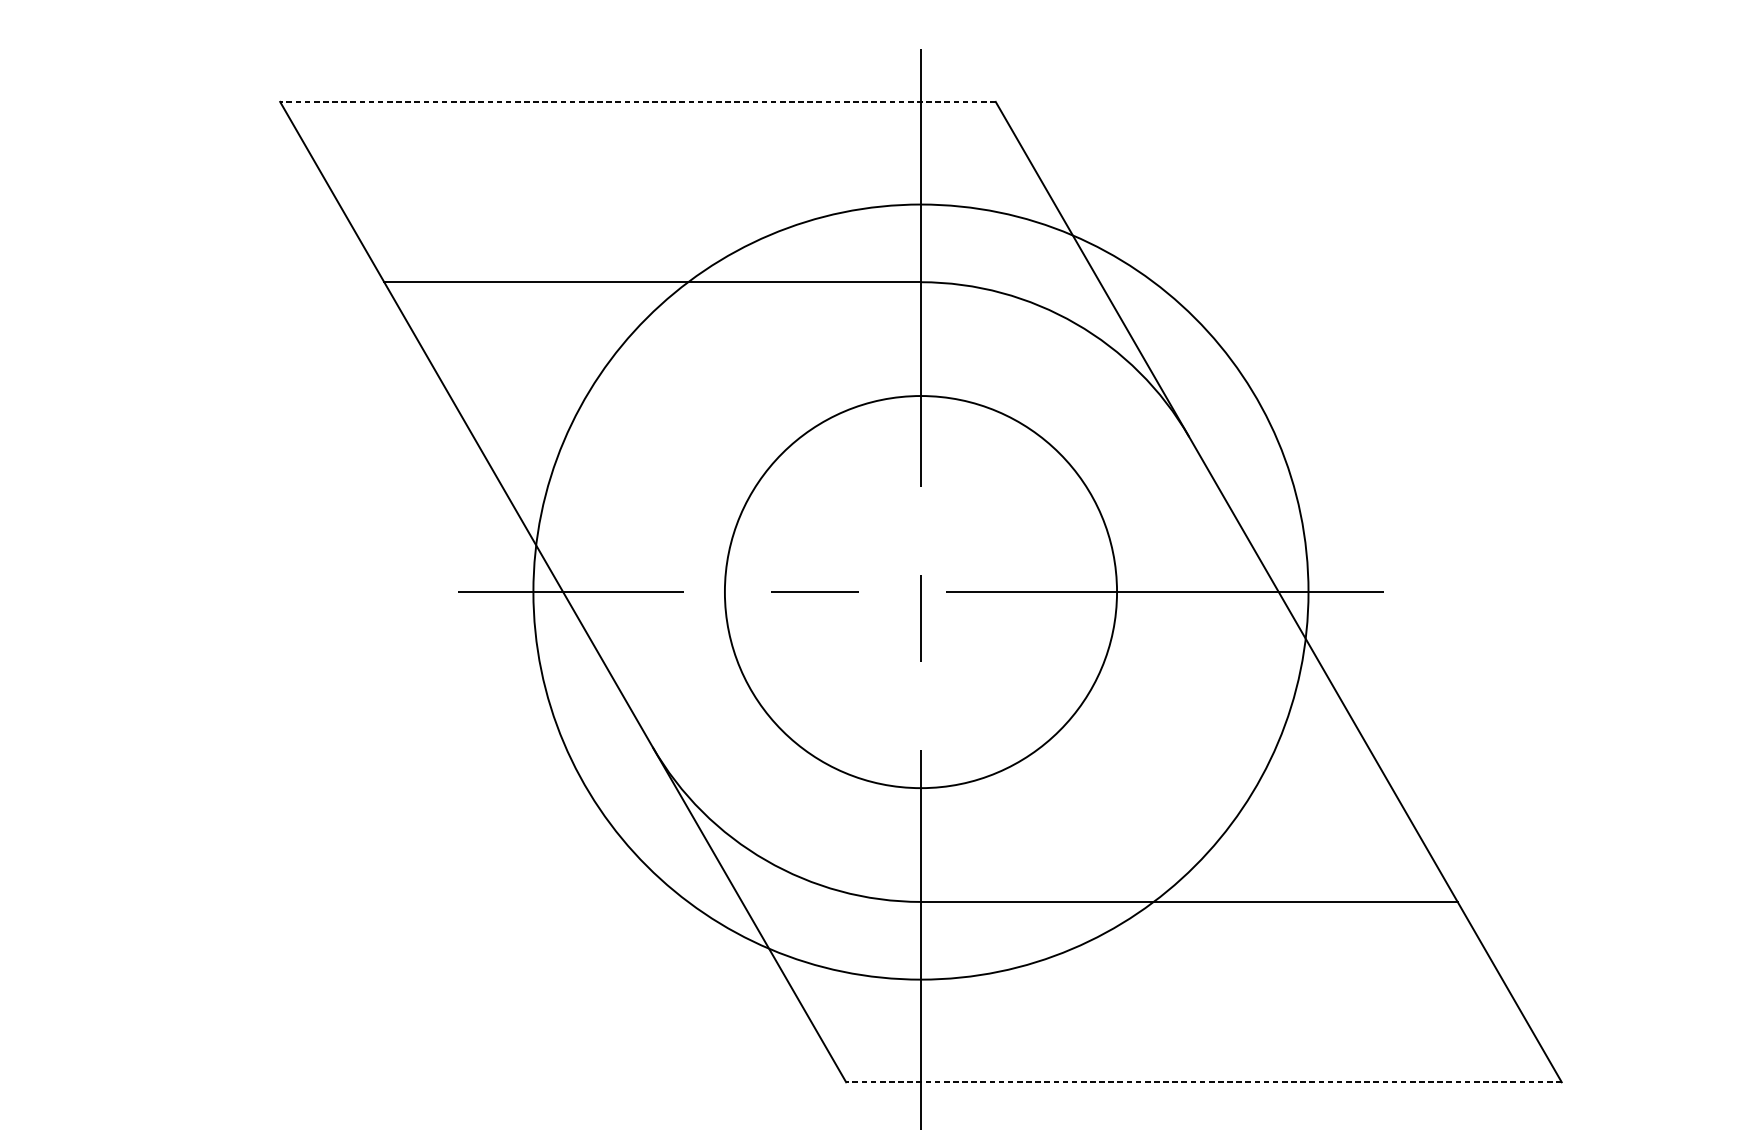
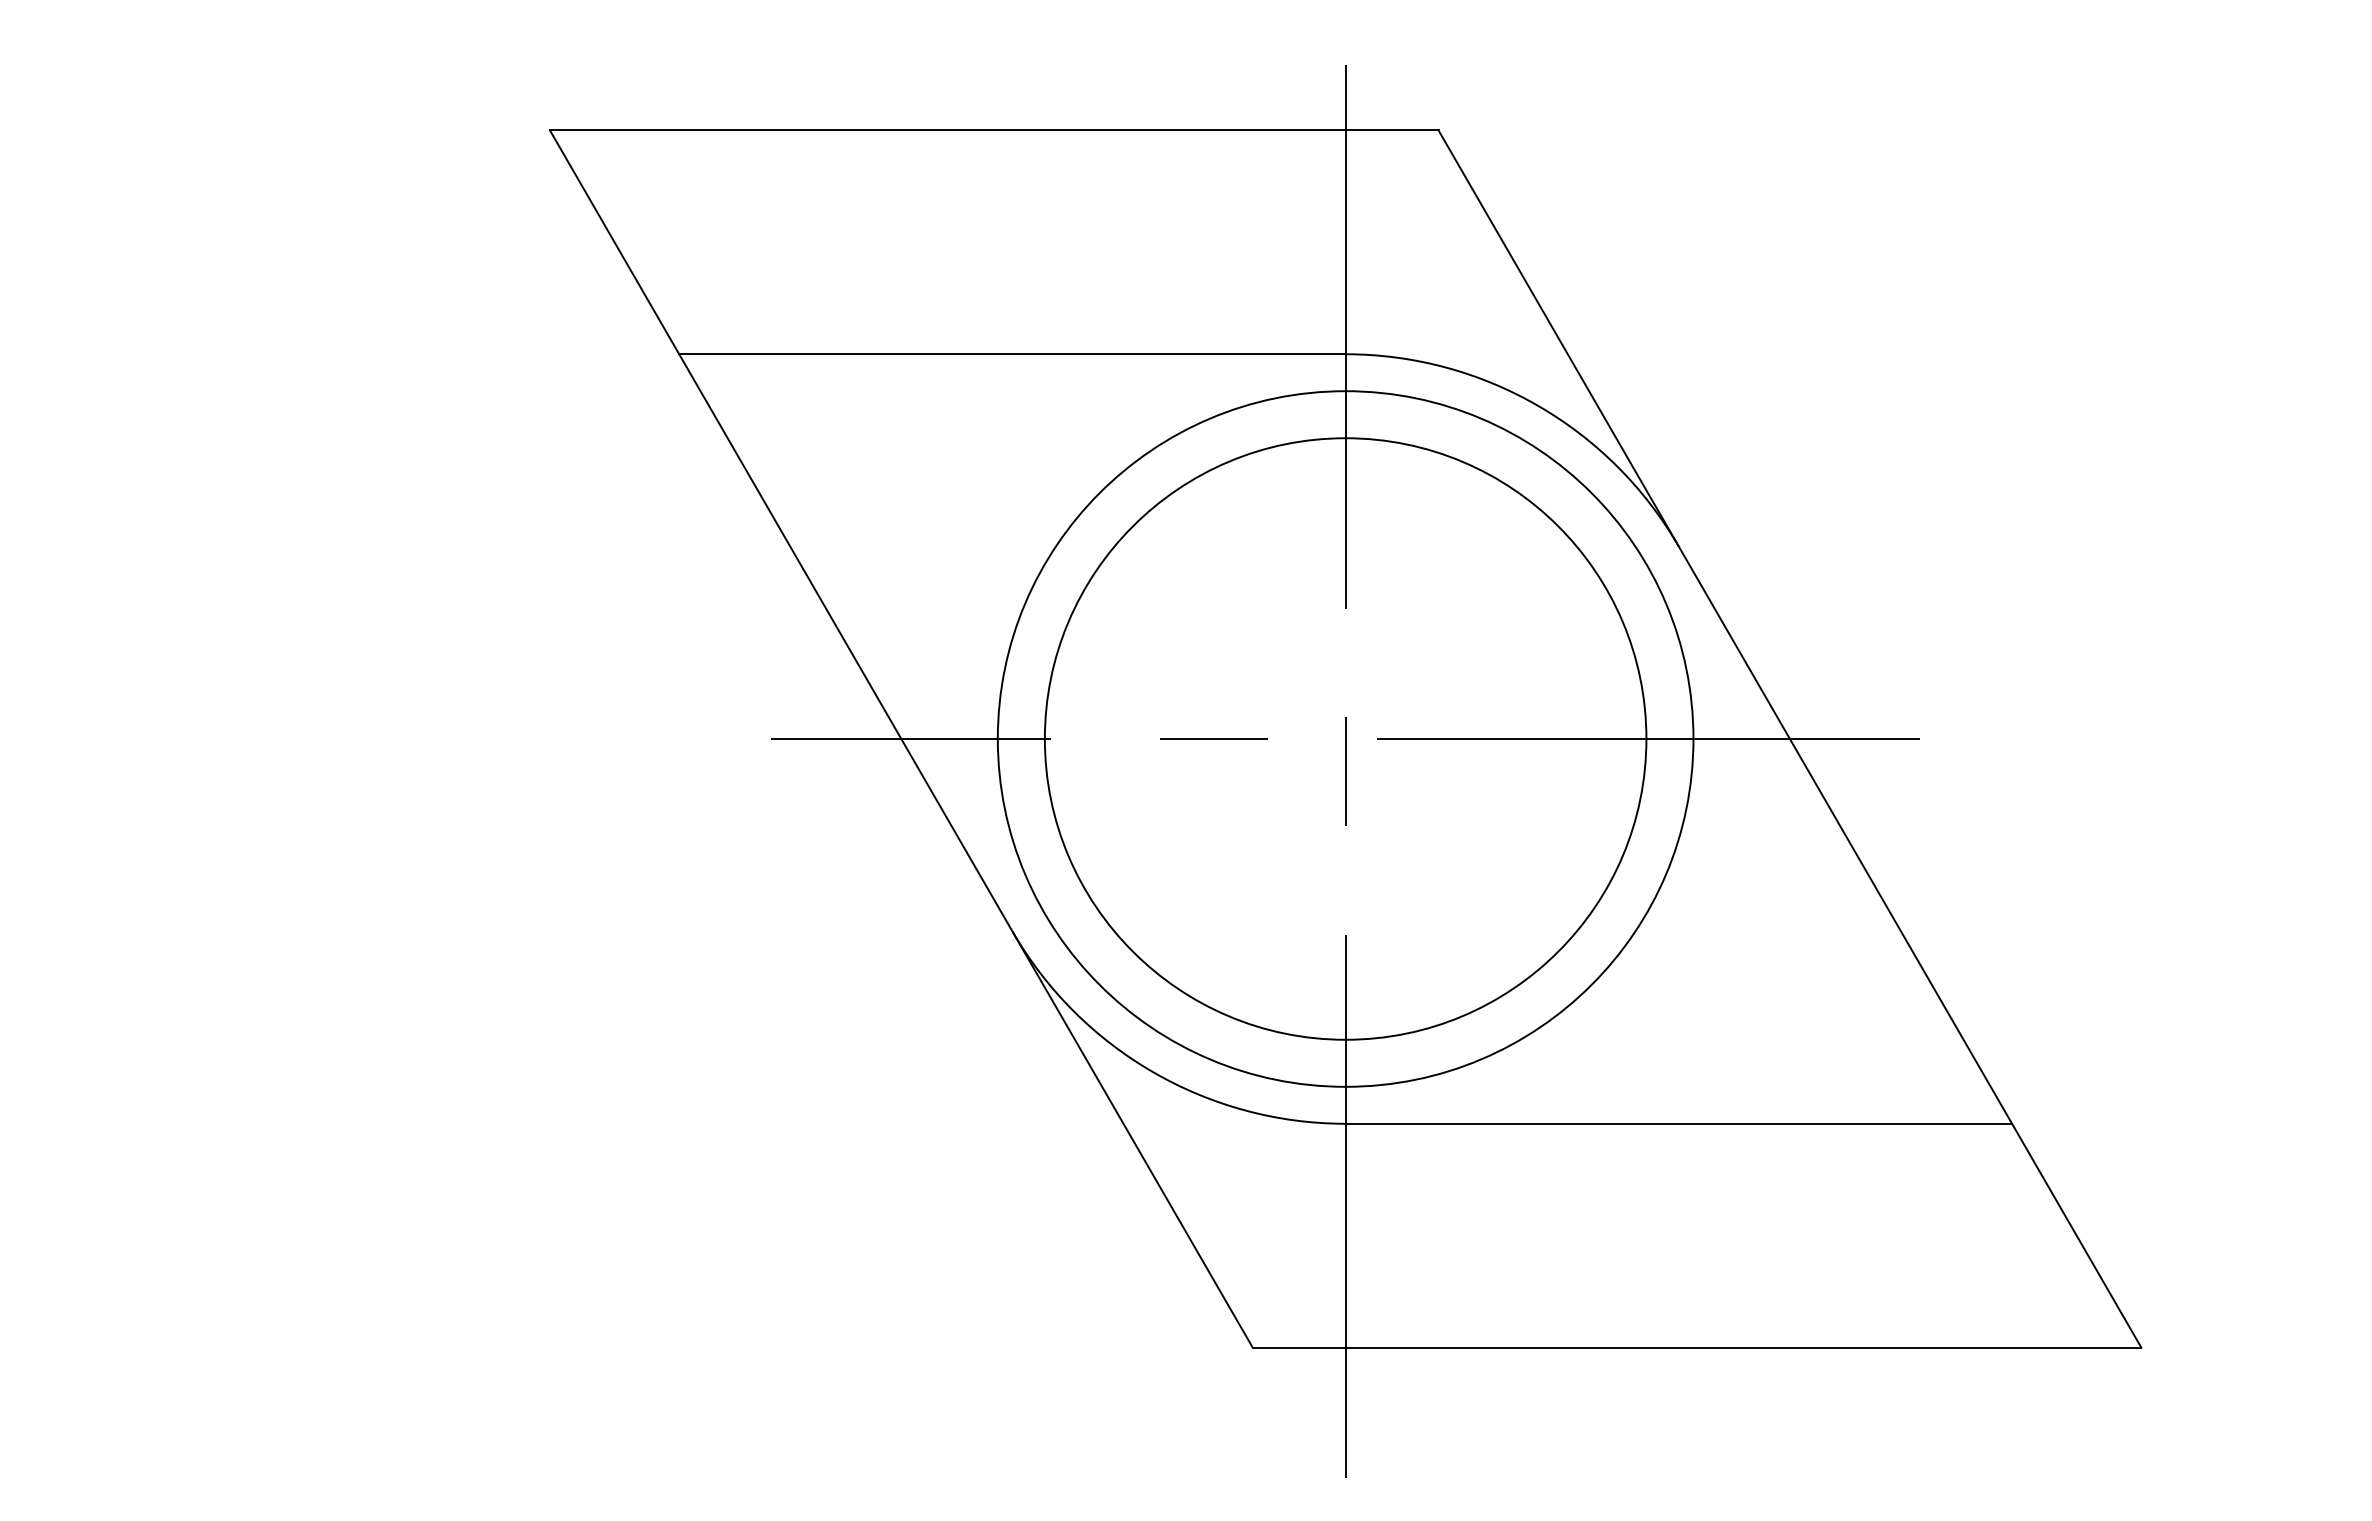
line: (637, 102) -> (993, 130), dashed -> solid
circle: (920, 591) -> (1345, 738), size x0.62
circle: (920, 591) -> (1345, 738), size x1.43
line: (1203, 1082) -> (1696, 1347), dashed -> solid

